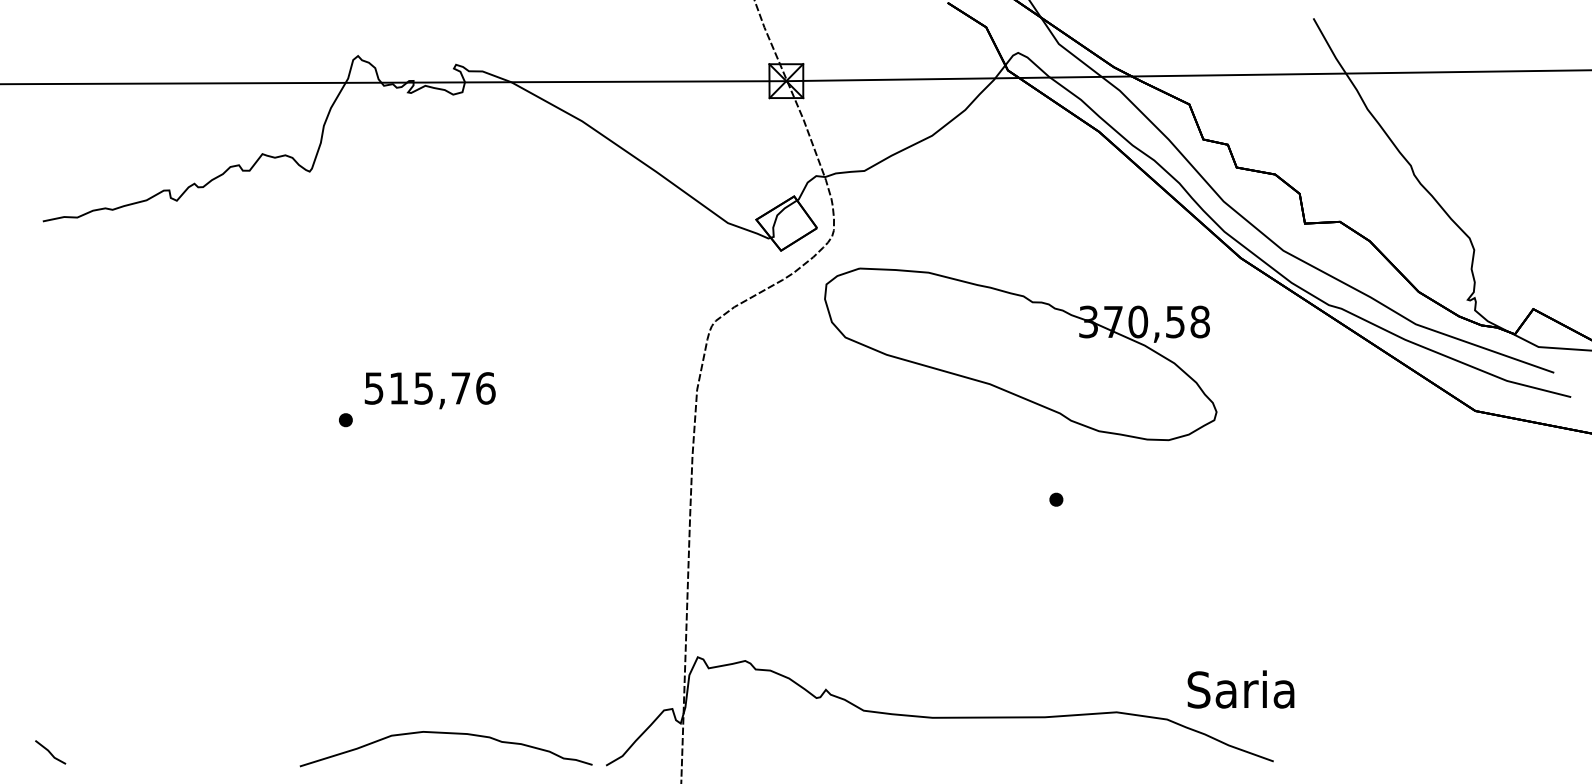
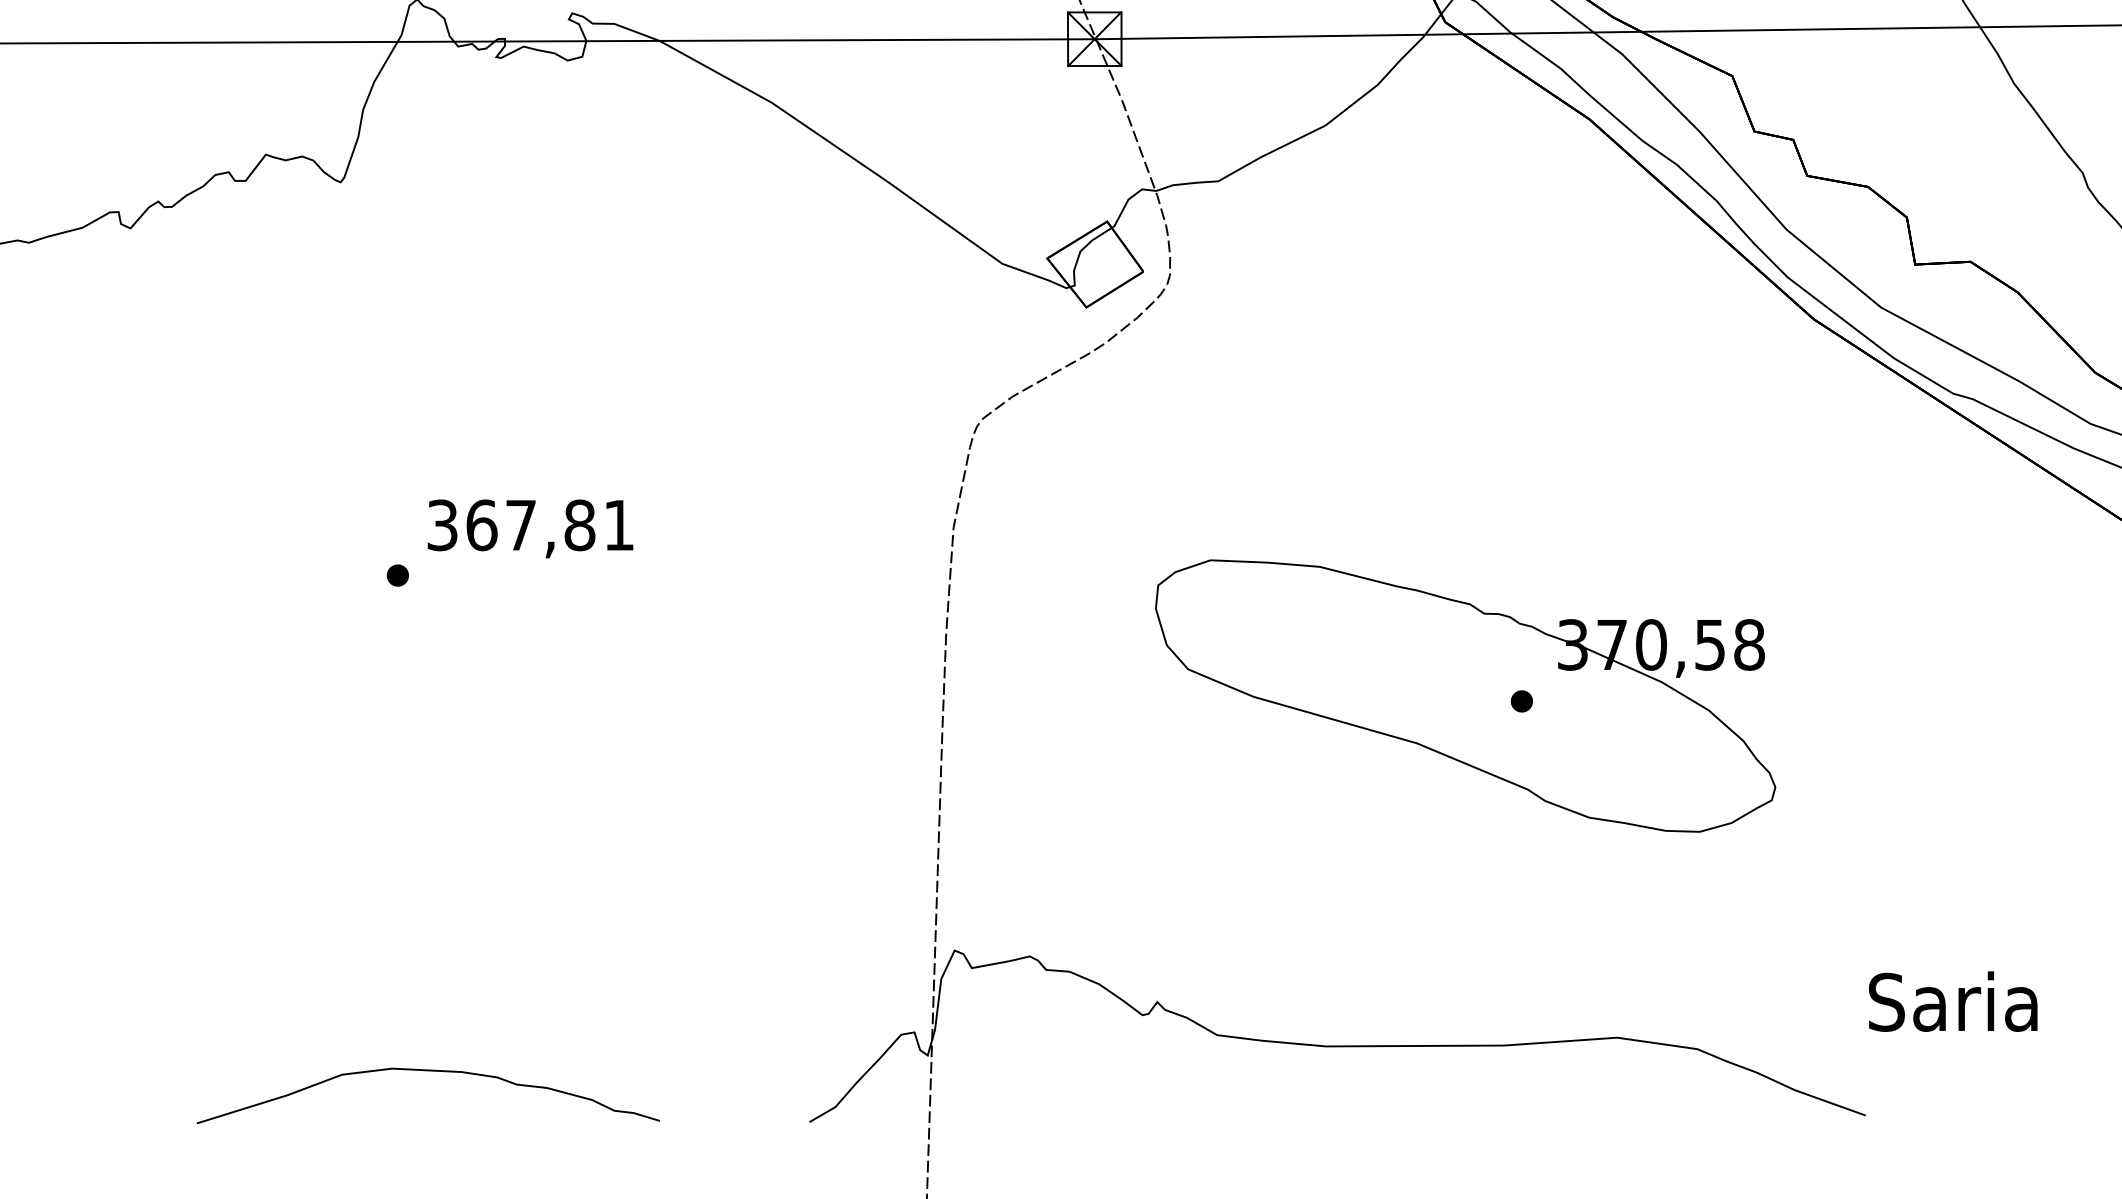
part: (1020, 354) -> (1465, 696), moved
text: (430, 388) -> (531, 525), 515,76 -> 367,81
text: (1240, 689) -> (1952, 1001), moved
curve: (449, 734) -> (433, 1072), moved

